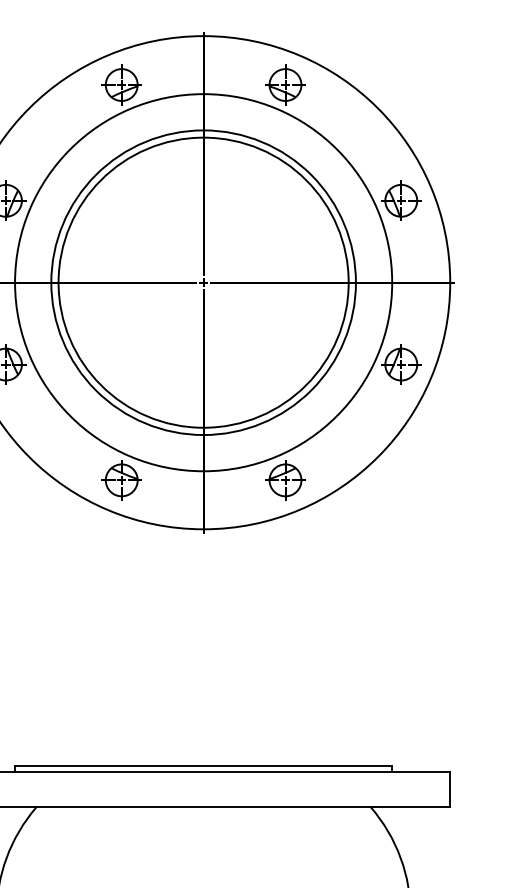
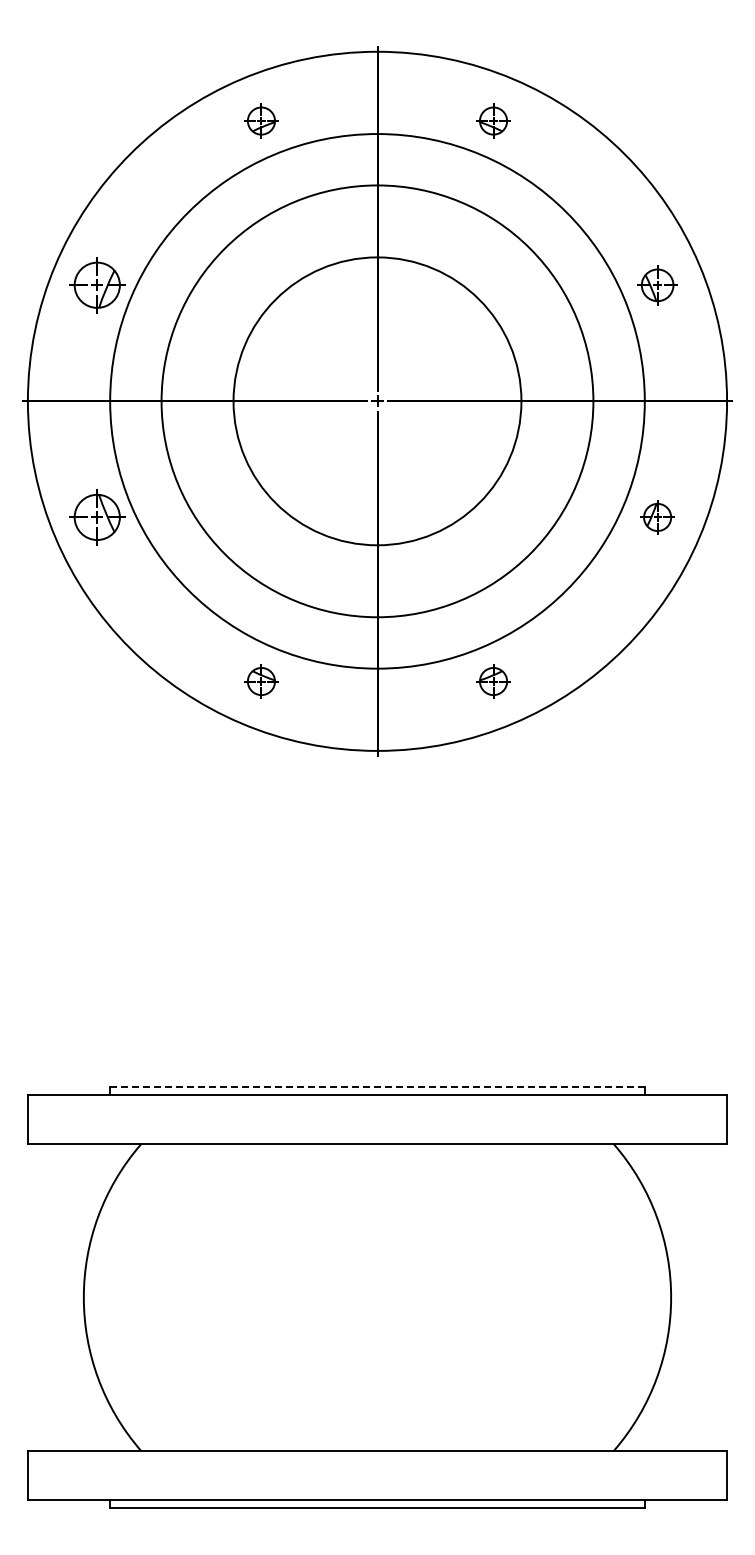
part: (121, 84) -> (261, 120), size x0.6
part: (285, 84) -> (493, 120), size x0.6
part: (401, 200) -> (657, 285), size x0.7
circle: (203, 282) -> (377, 400), size x0.7
part: (401, 364) -> (657, 517), size x0.6
part: (121, 480) -> (261, 681), size x0.6
part: (285, 480) -> (493, 681), size x0.6
line: (202, 766) -> (376, 1086), solid -> dashed

